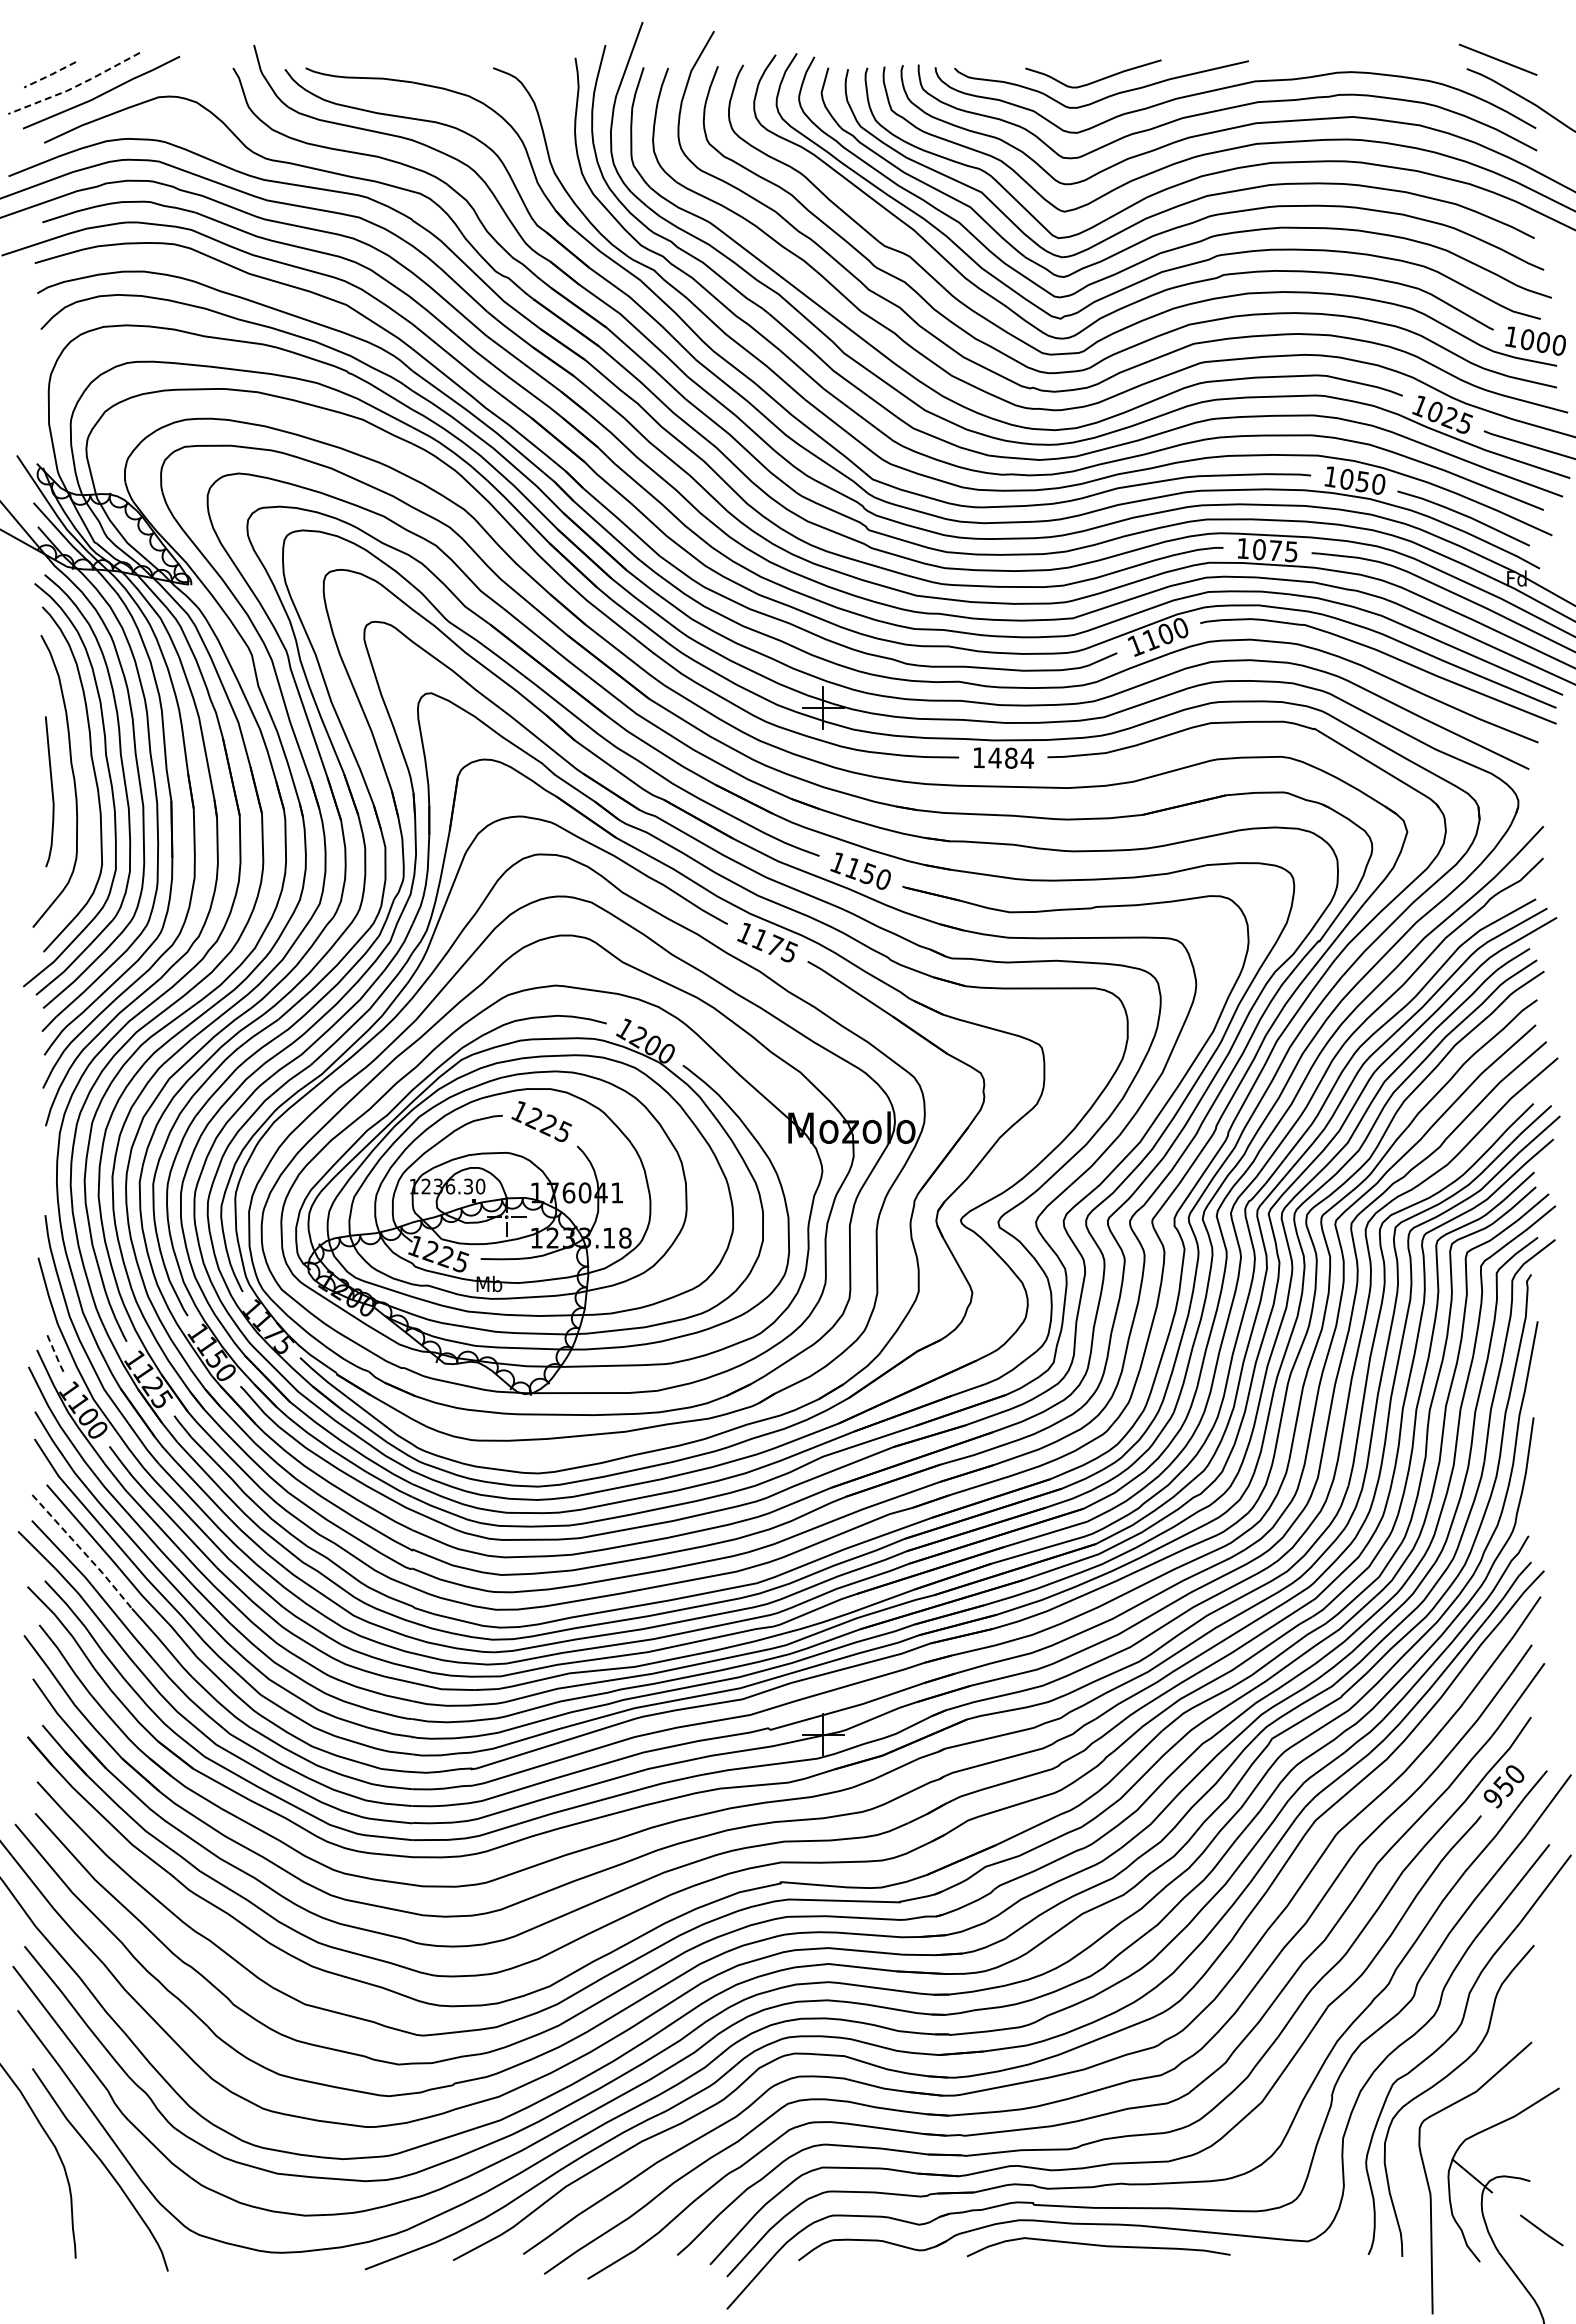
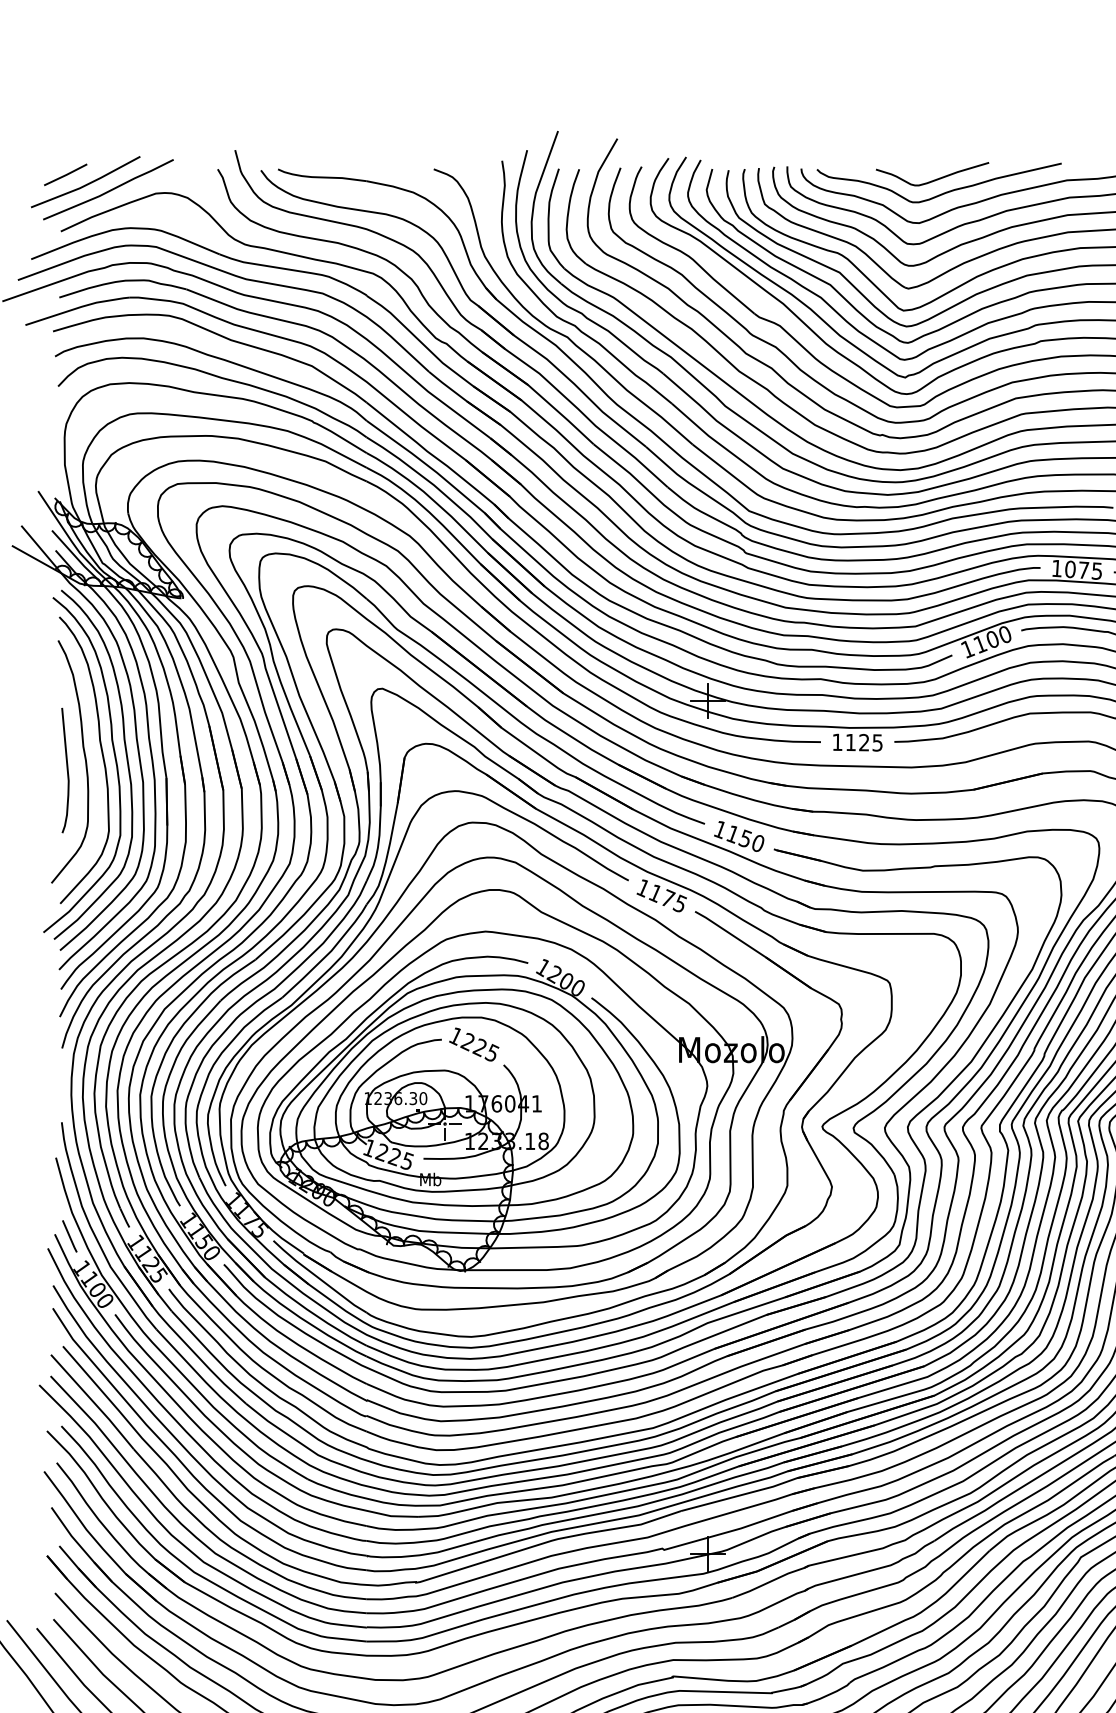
line: (50, 75) -> (66, 175), dashed -> solid
line: (75, 86) -> (86, 184), dashed -> solid
text: (1010, 758) -> (863, 742), 1484 -> 1125
line: (55, 1353) -> (70, 1237), dashed -> solid
line: (83, 1552) -> (93, 1402), dashed -> solid

